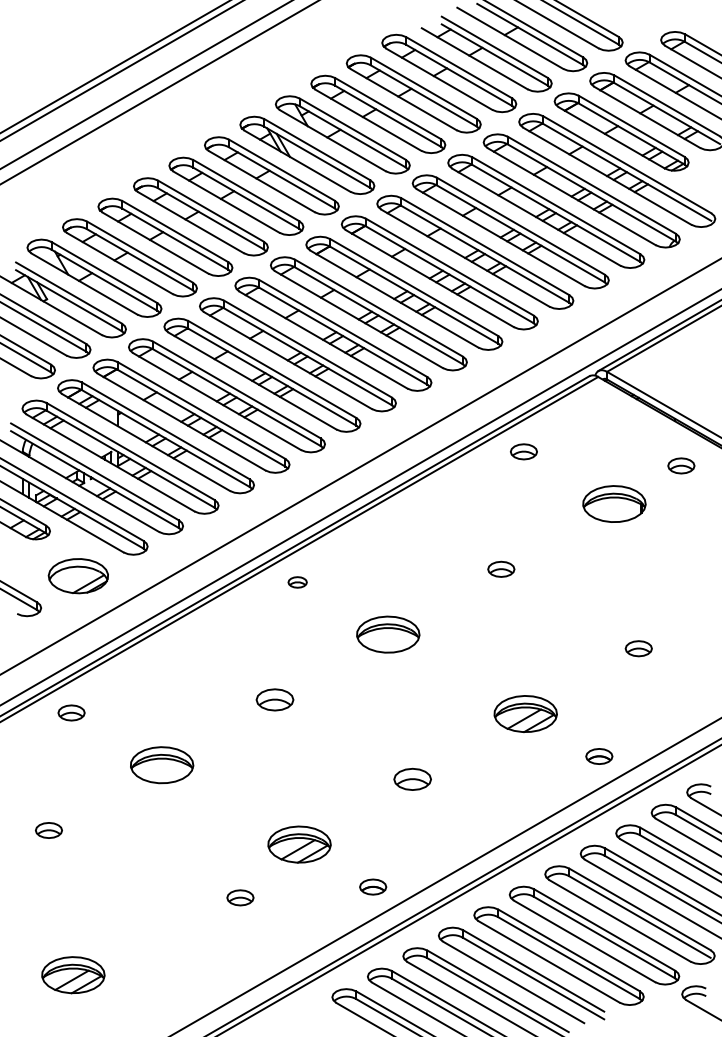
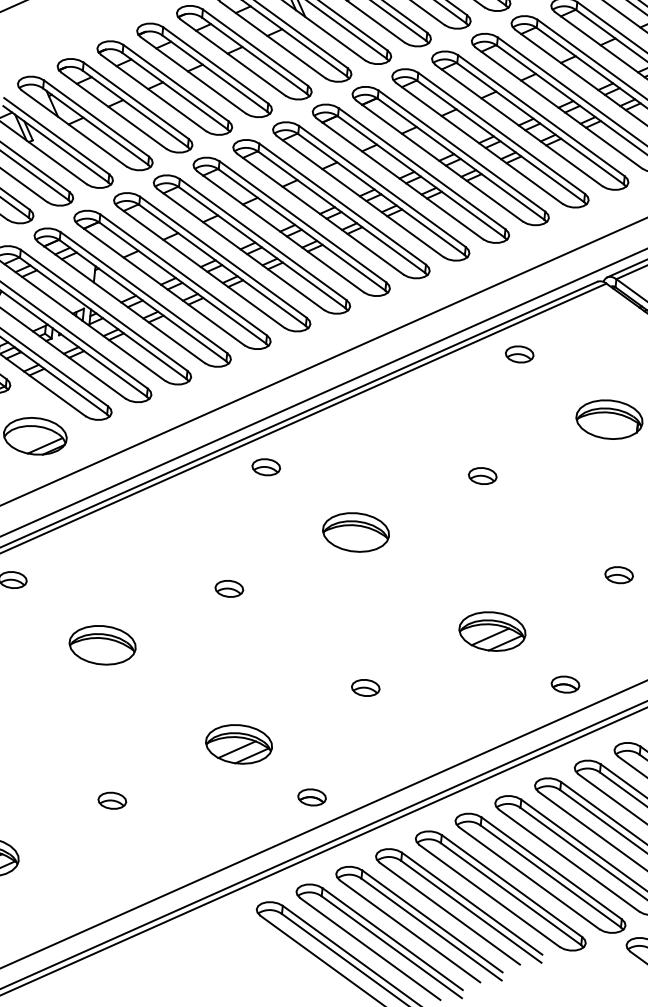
part: (297, 582) -> (265, 467), size x1.43
part: (275, 699) -> (229, 588), size x0.71
part: (412, 778) -> (365, 687), size x0.71
part: (240, 897) -> (112, 800), moved

